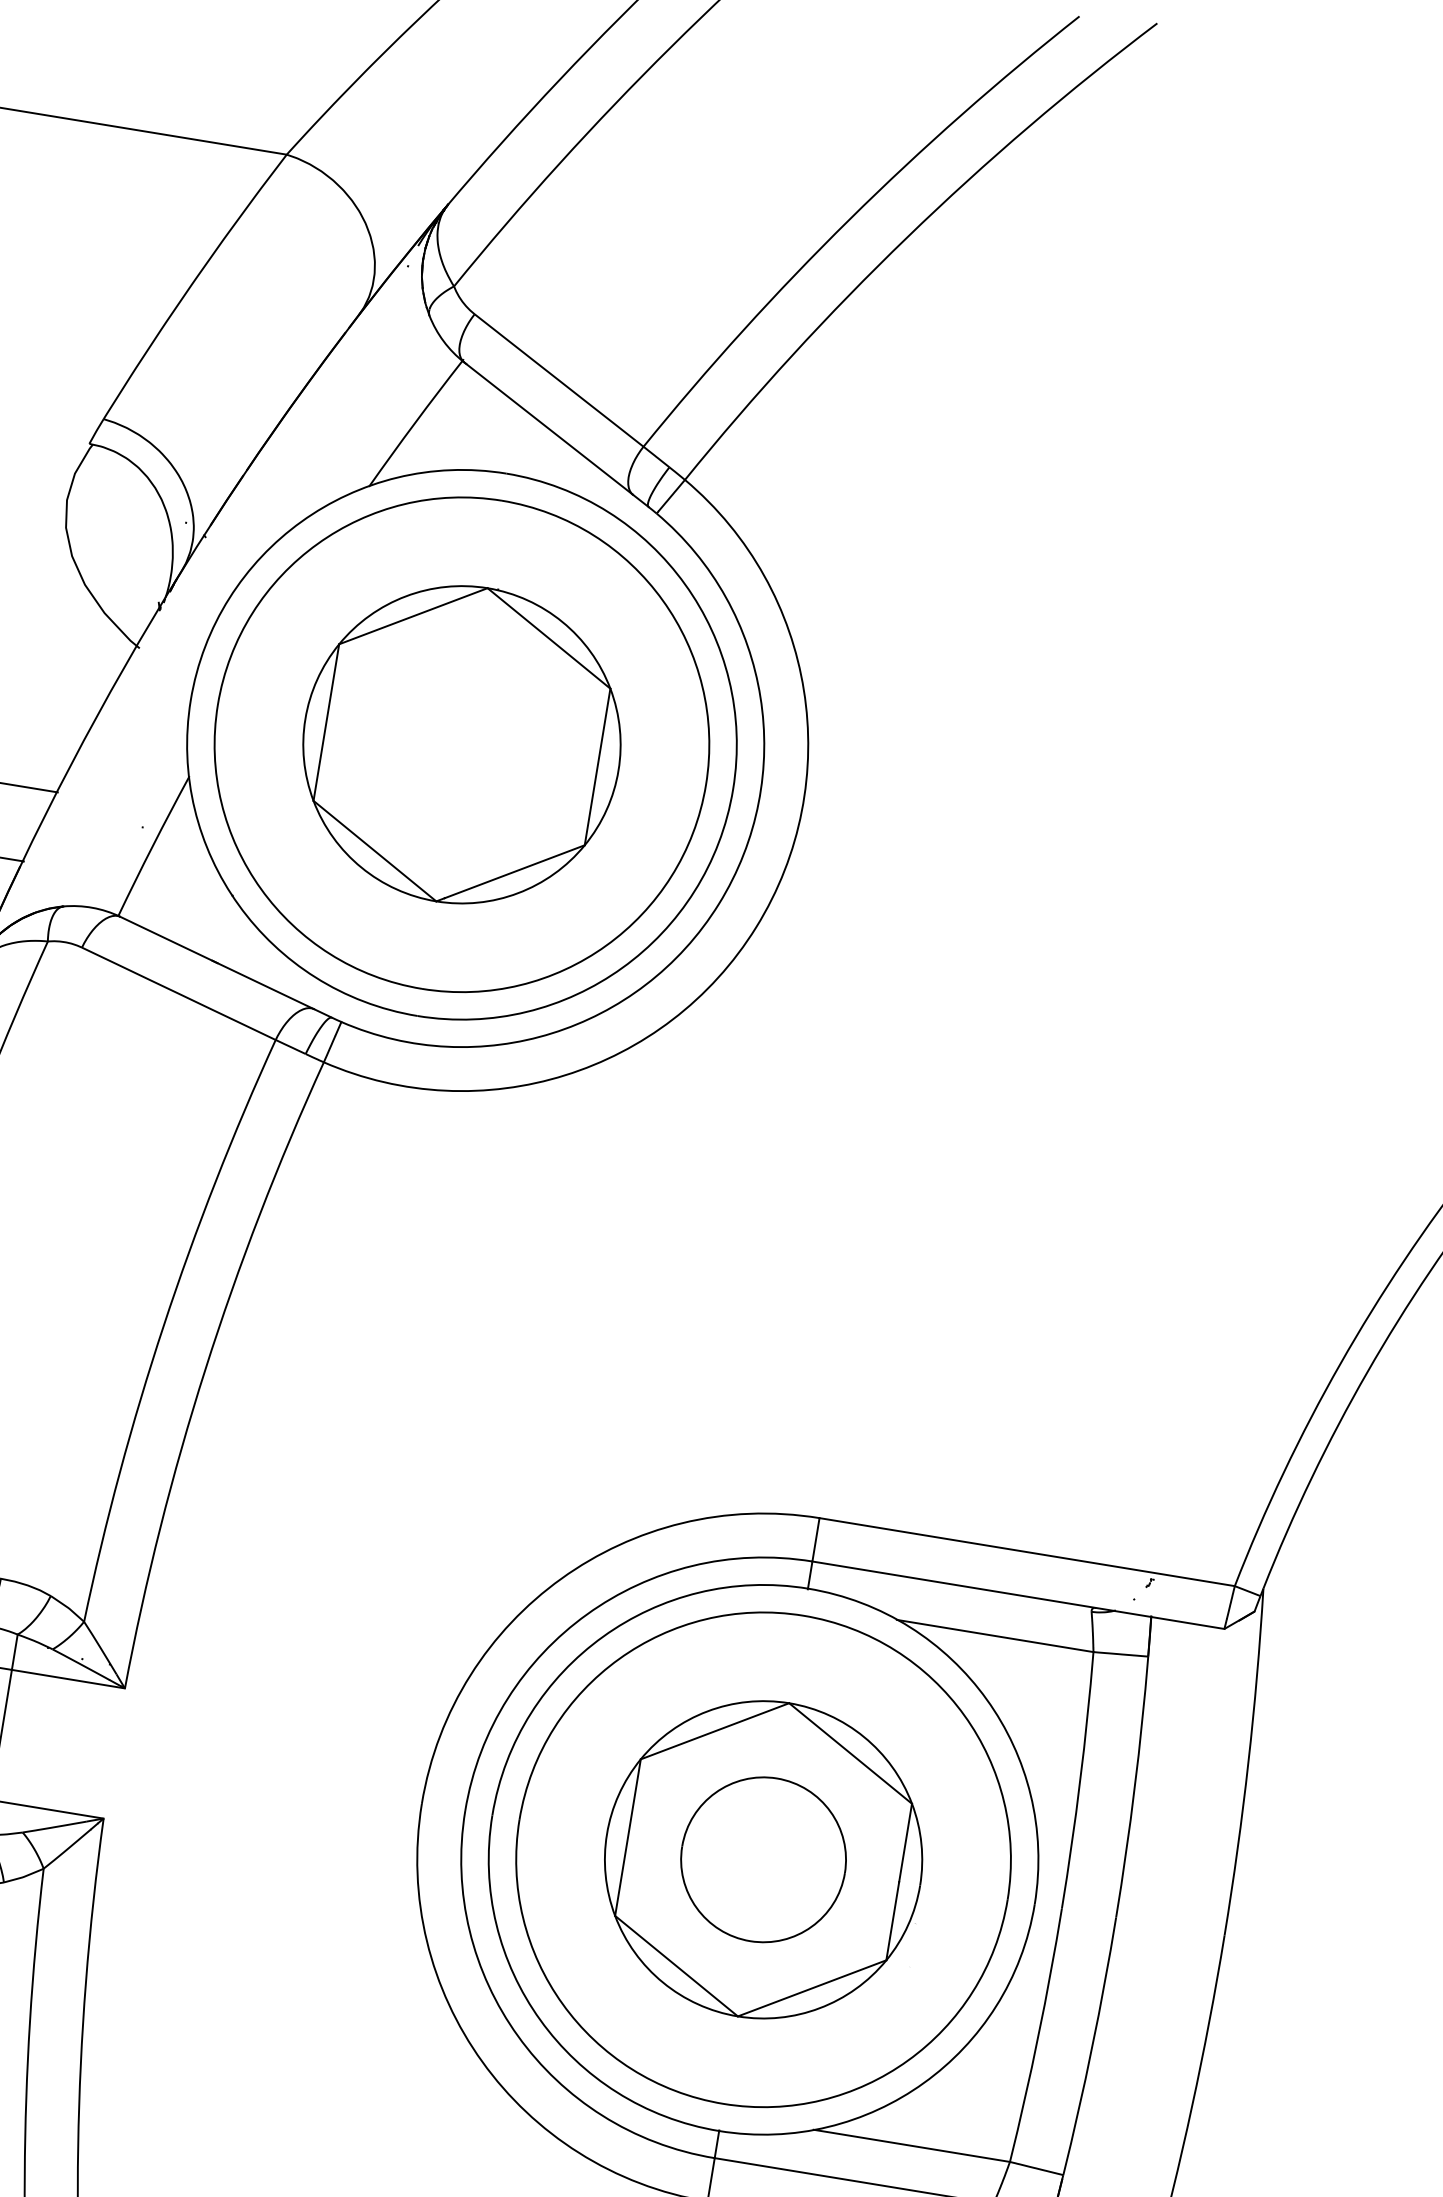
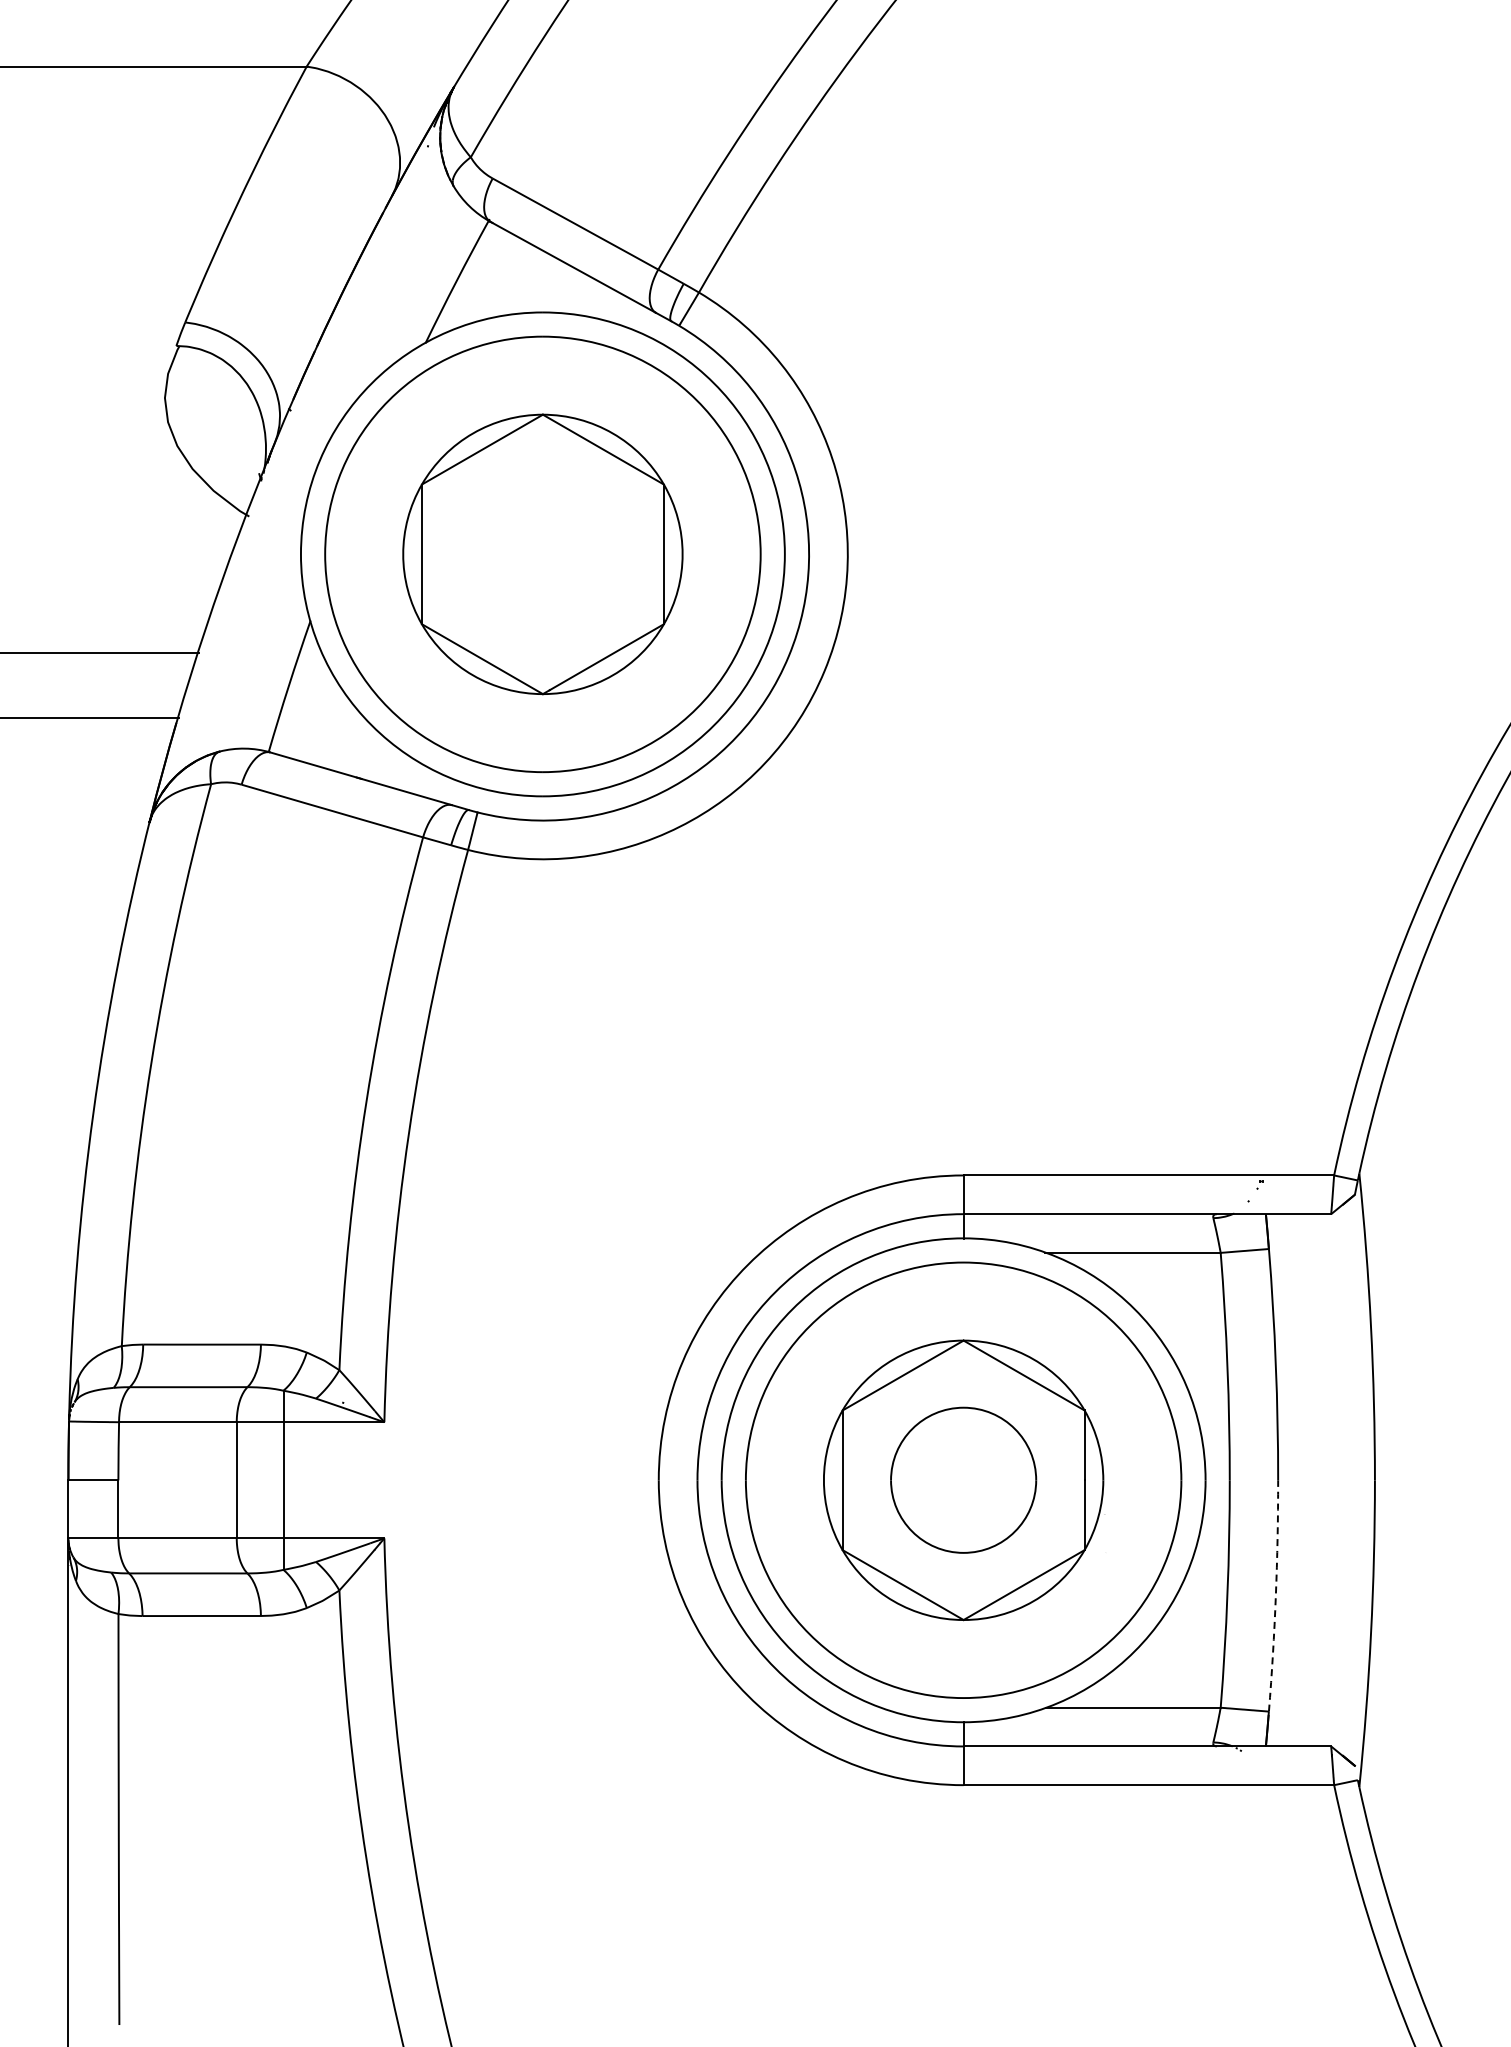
arc: (1091, 2047) -> (1275, 1596), solid -> dashed

